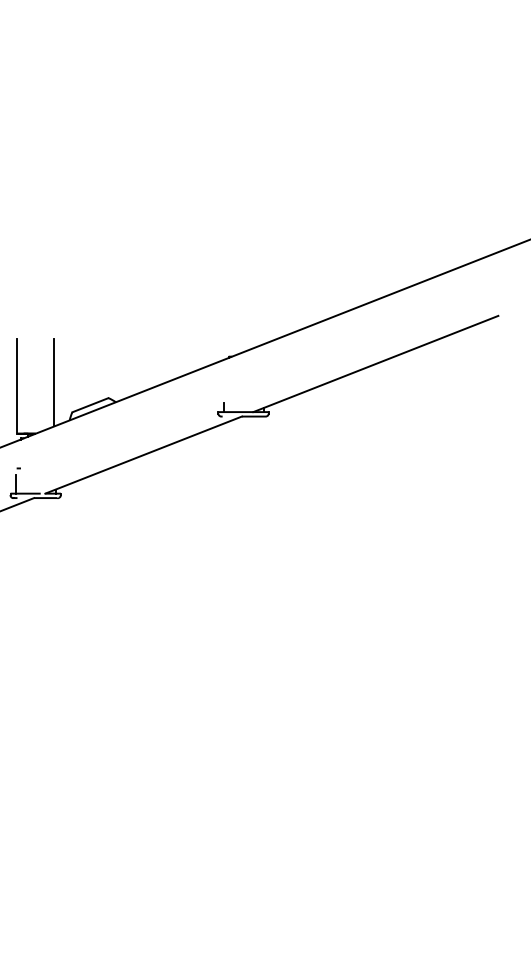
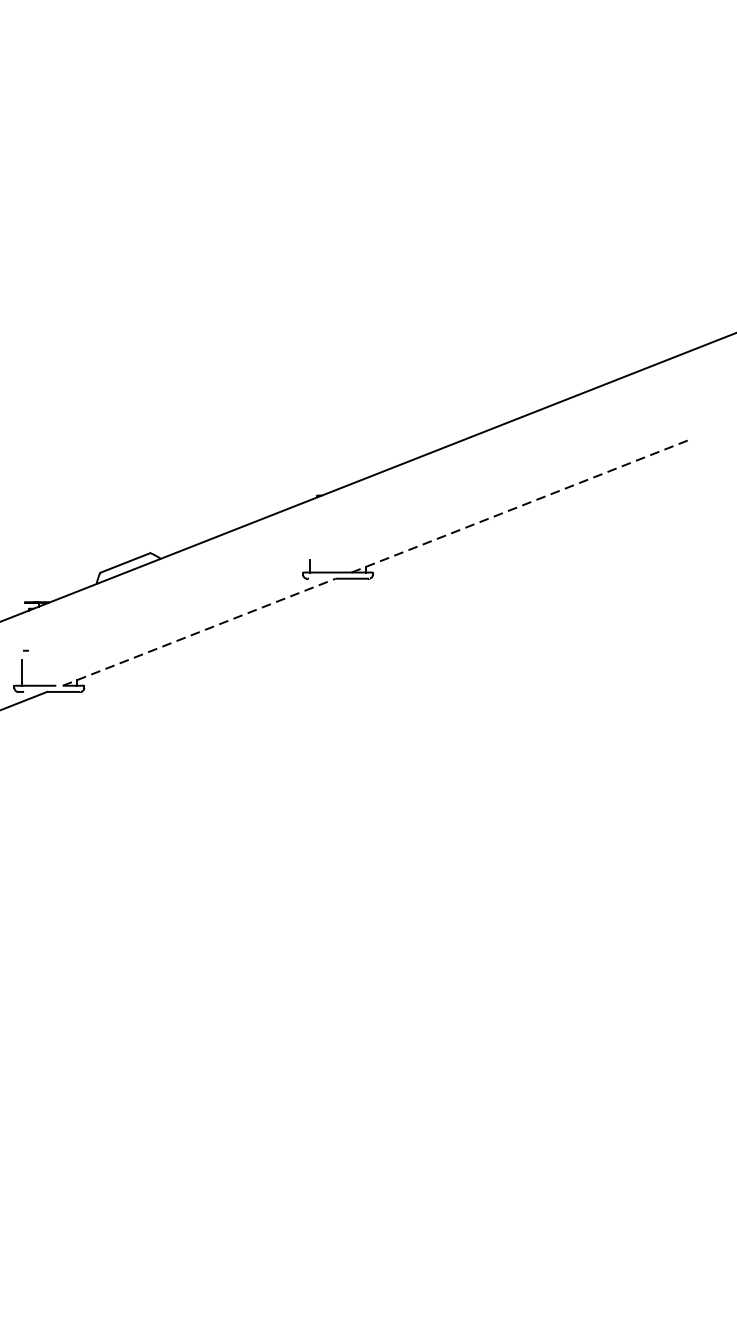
line: (375, 364) -> (521, 506), solid -> dashed
line: (54, 382) -> (75, 531), removed
line: (17, 385) -> (24, 535), removed
line: (143, 455) -> (199, 632), solid -> dashed

